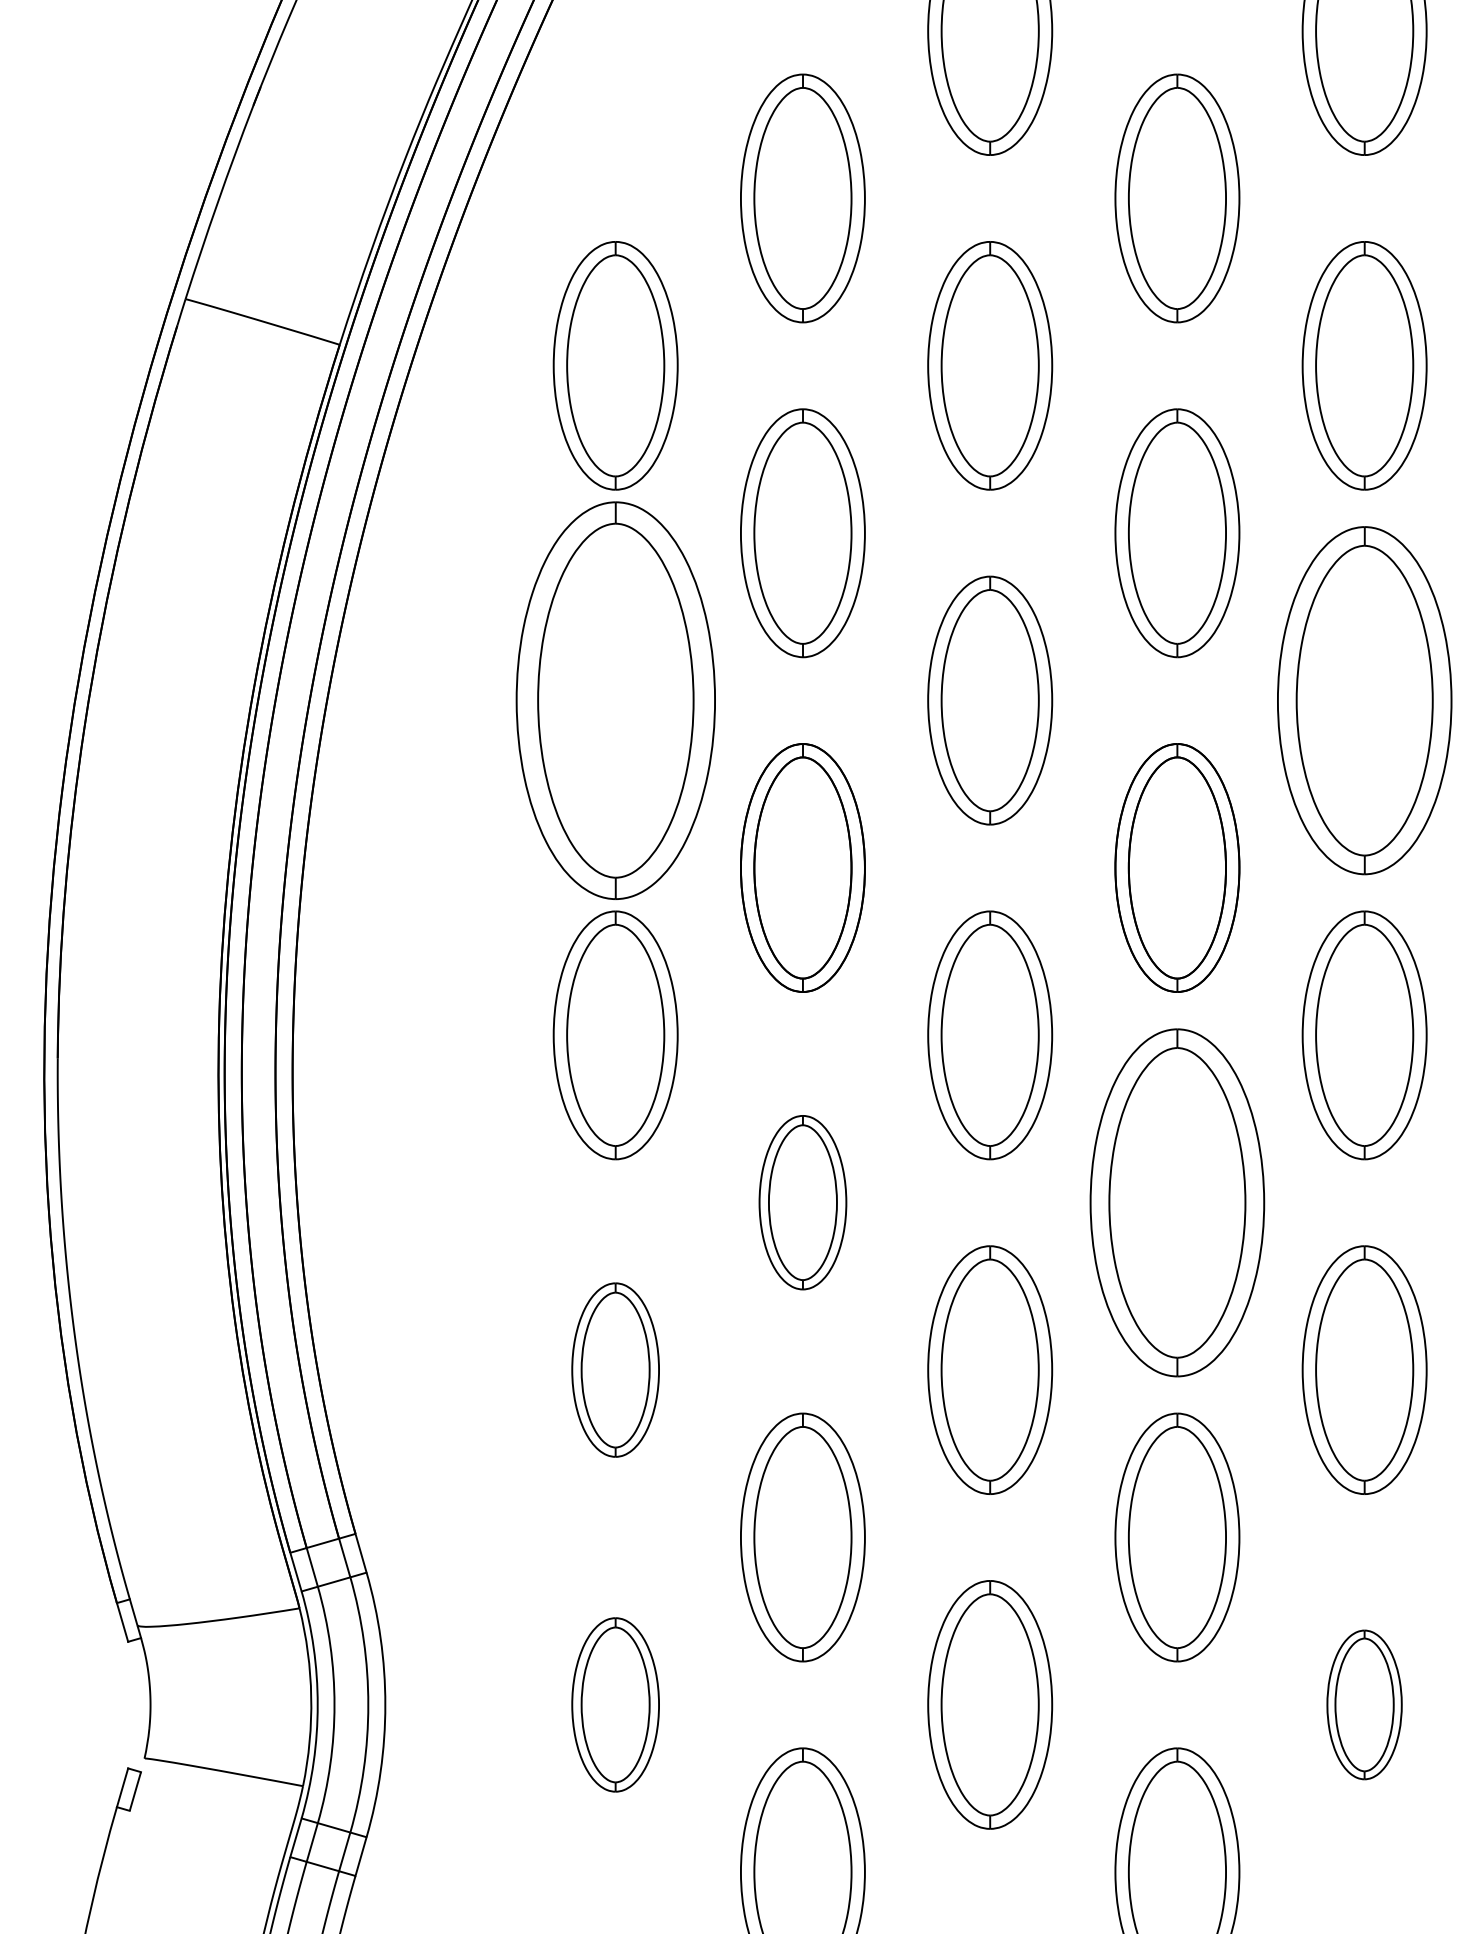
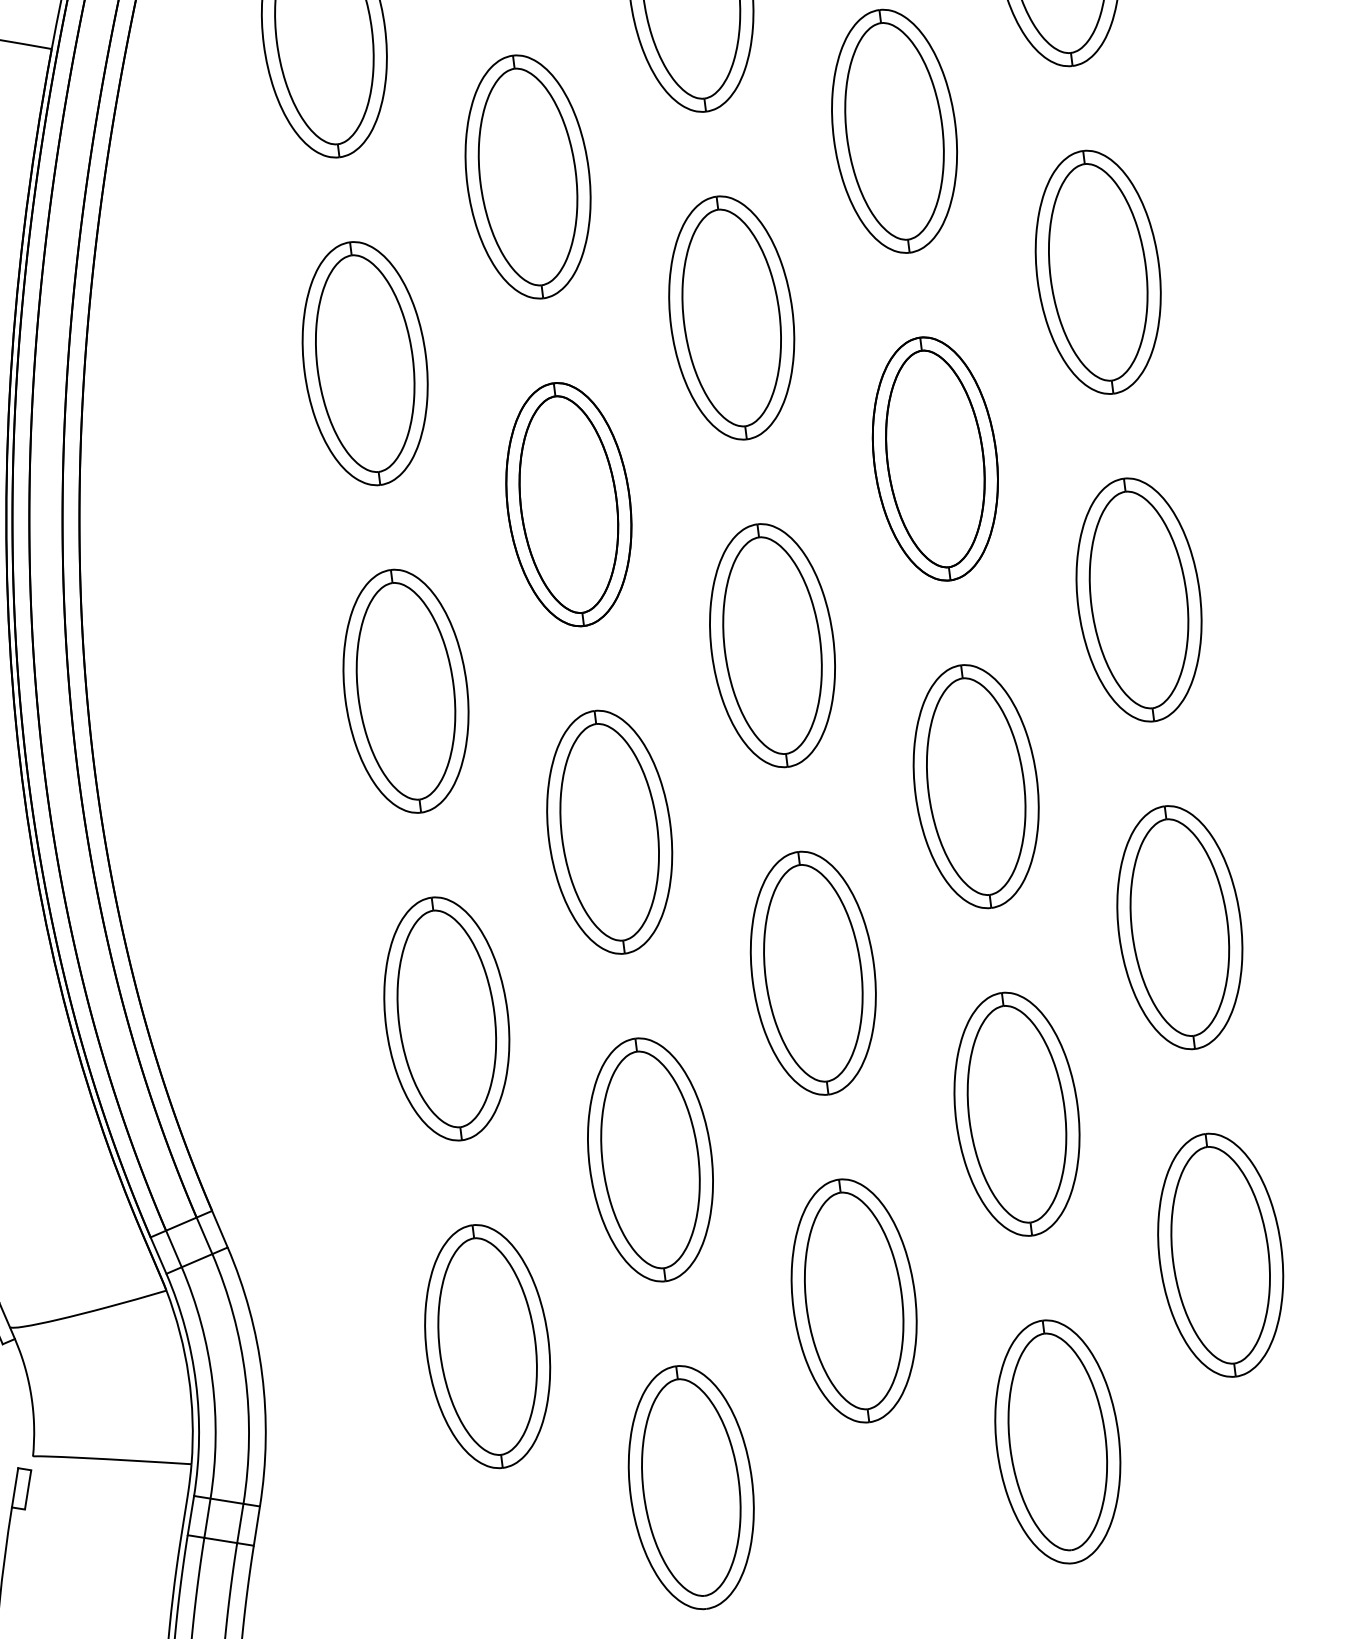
part: (615, 700) -> (364, 363), size x0.62
part: (1364, 700) -> (1098, 272), size x0.71
part: (802, 1202) -> (609, 832), size x1.43
part: (1177, 1202) -> (976, 786), size x0.71
part: (615, 1369) -> (446, 1018), size x1.43
part: (615, 1704) -> (487, 1346), size x1.43
part: (1364, 1704) -> (1220, 1254), size x1.67

